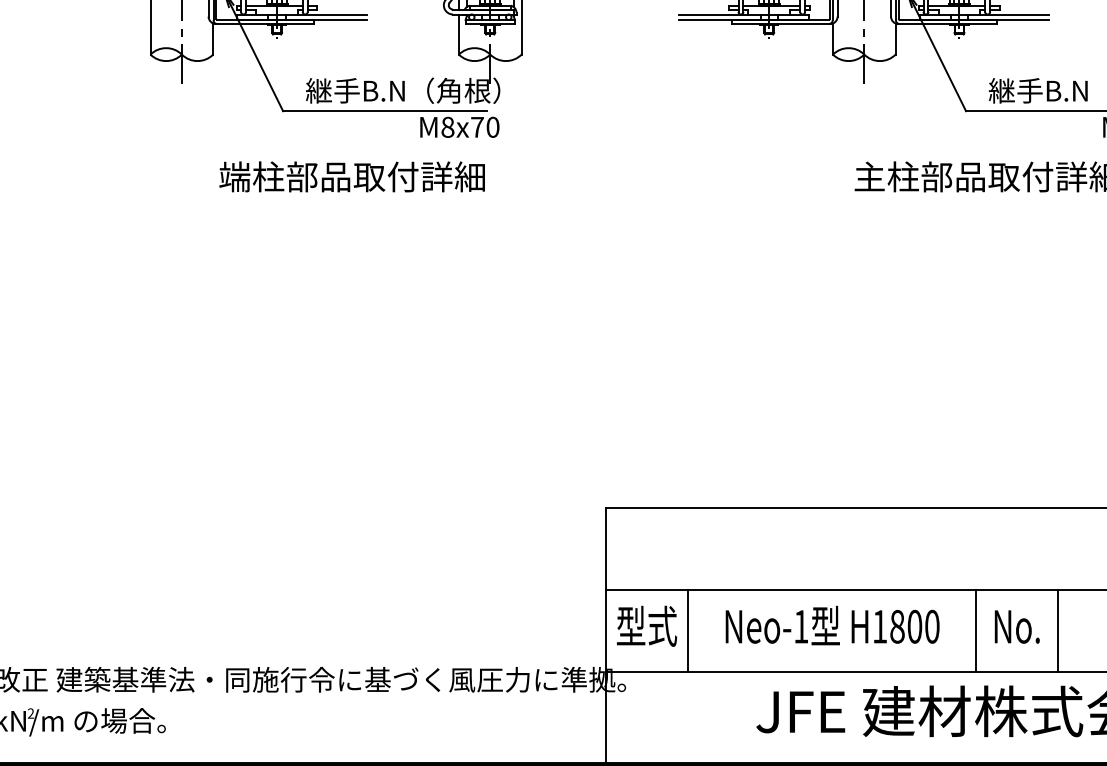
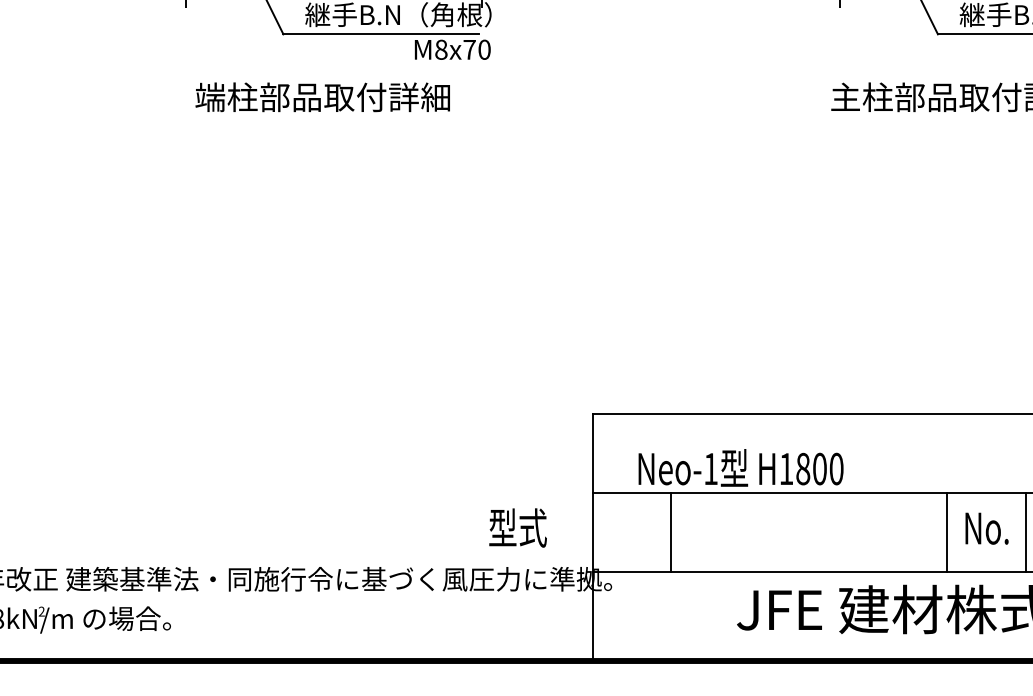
text: (351, 176) -> (322, 96), moved
text: (647, 625) -> (518, 527), moved
text: (832, 625) -> (740, 467), moved

